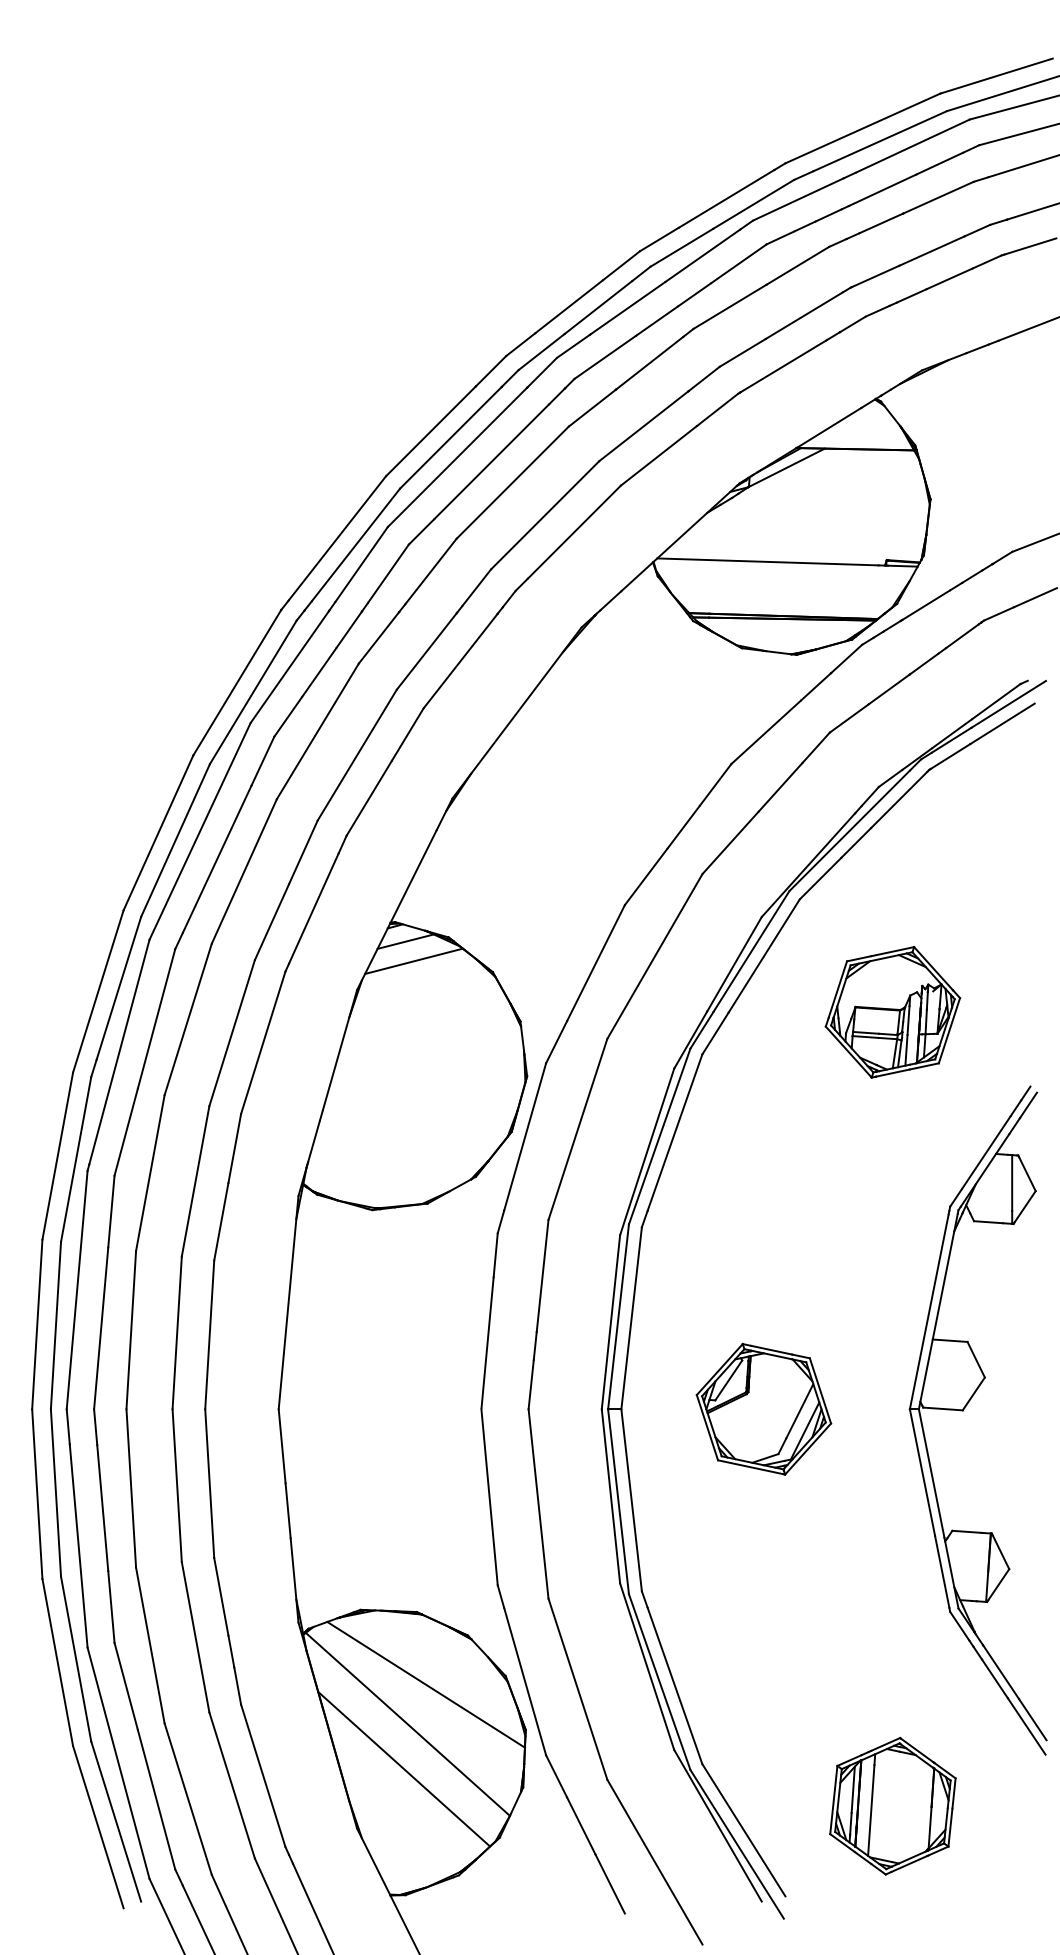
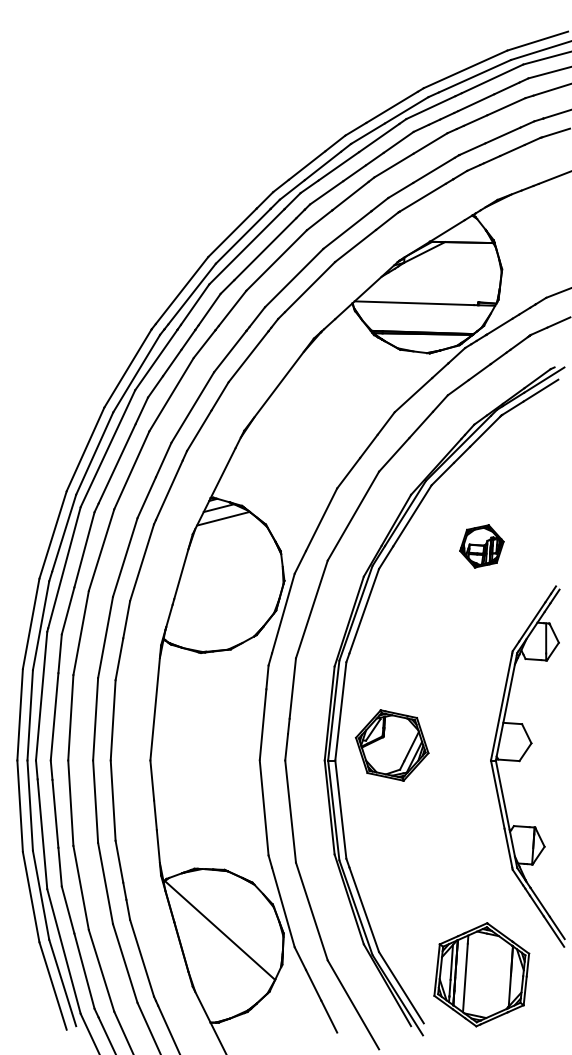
part: (892, 1012) -> (481, 546), size x0.6
part: (762, 1409) -> (391, 745), moved
line: (425, 1685) -> (229, 909), removed
line: (403, 1768) -> (217, 954), removed
part: (892, 1805) -> (481, 974), size x1.4

